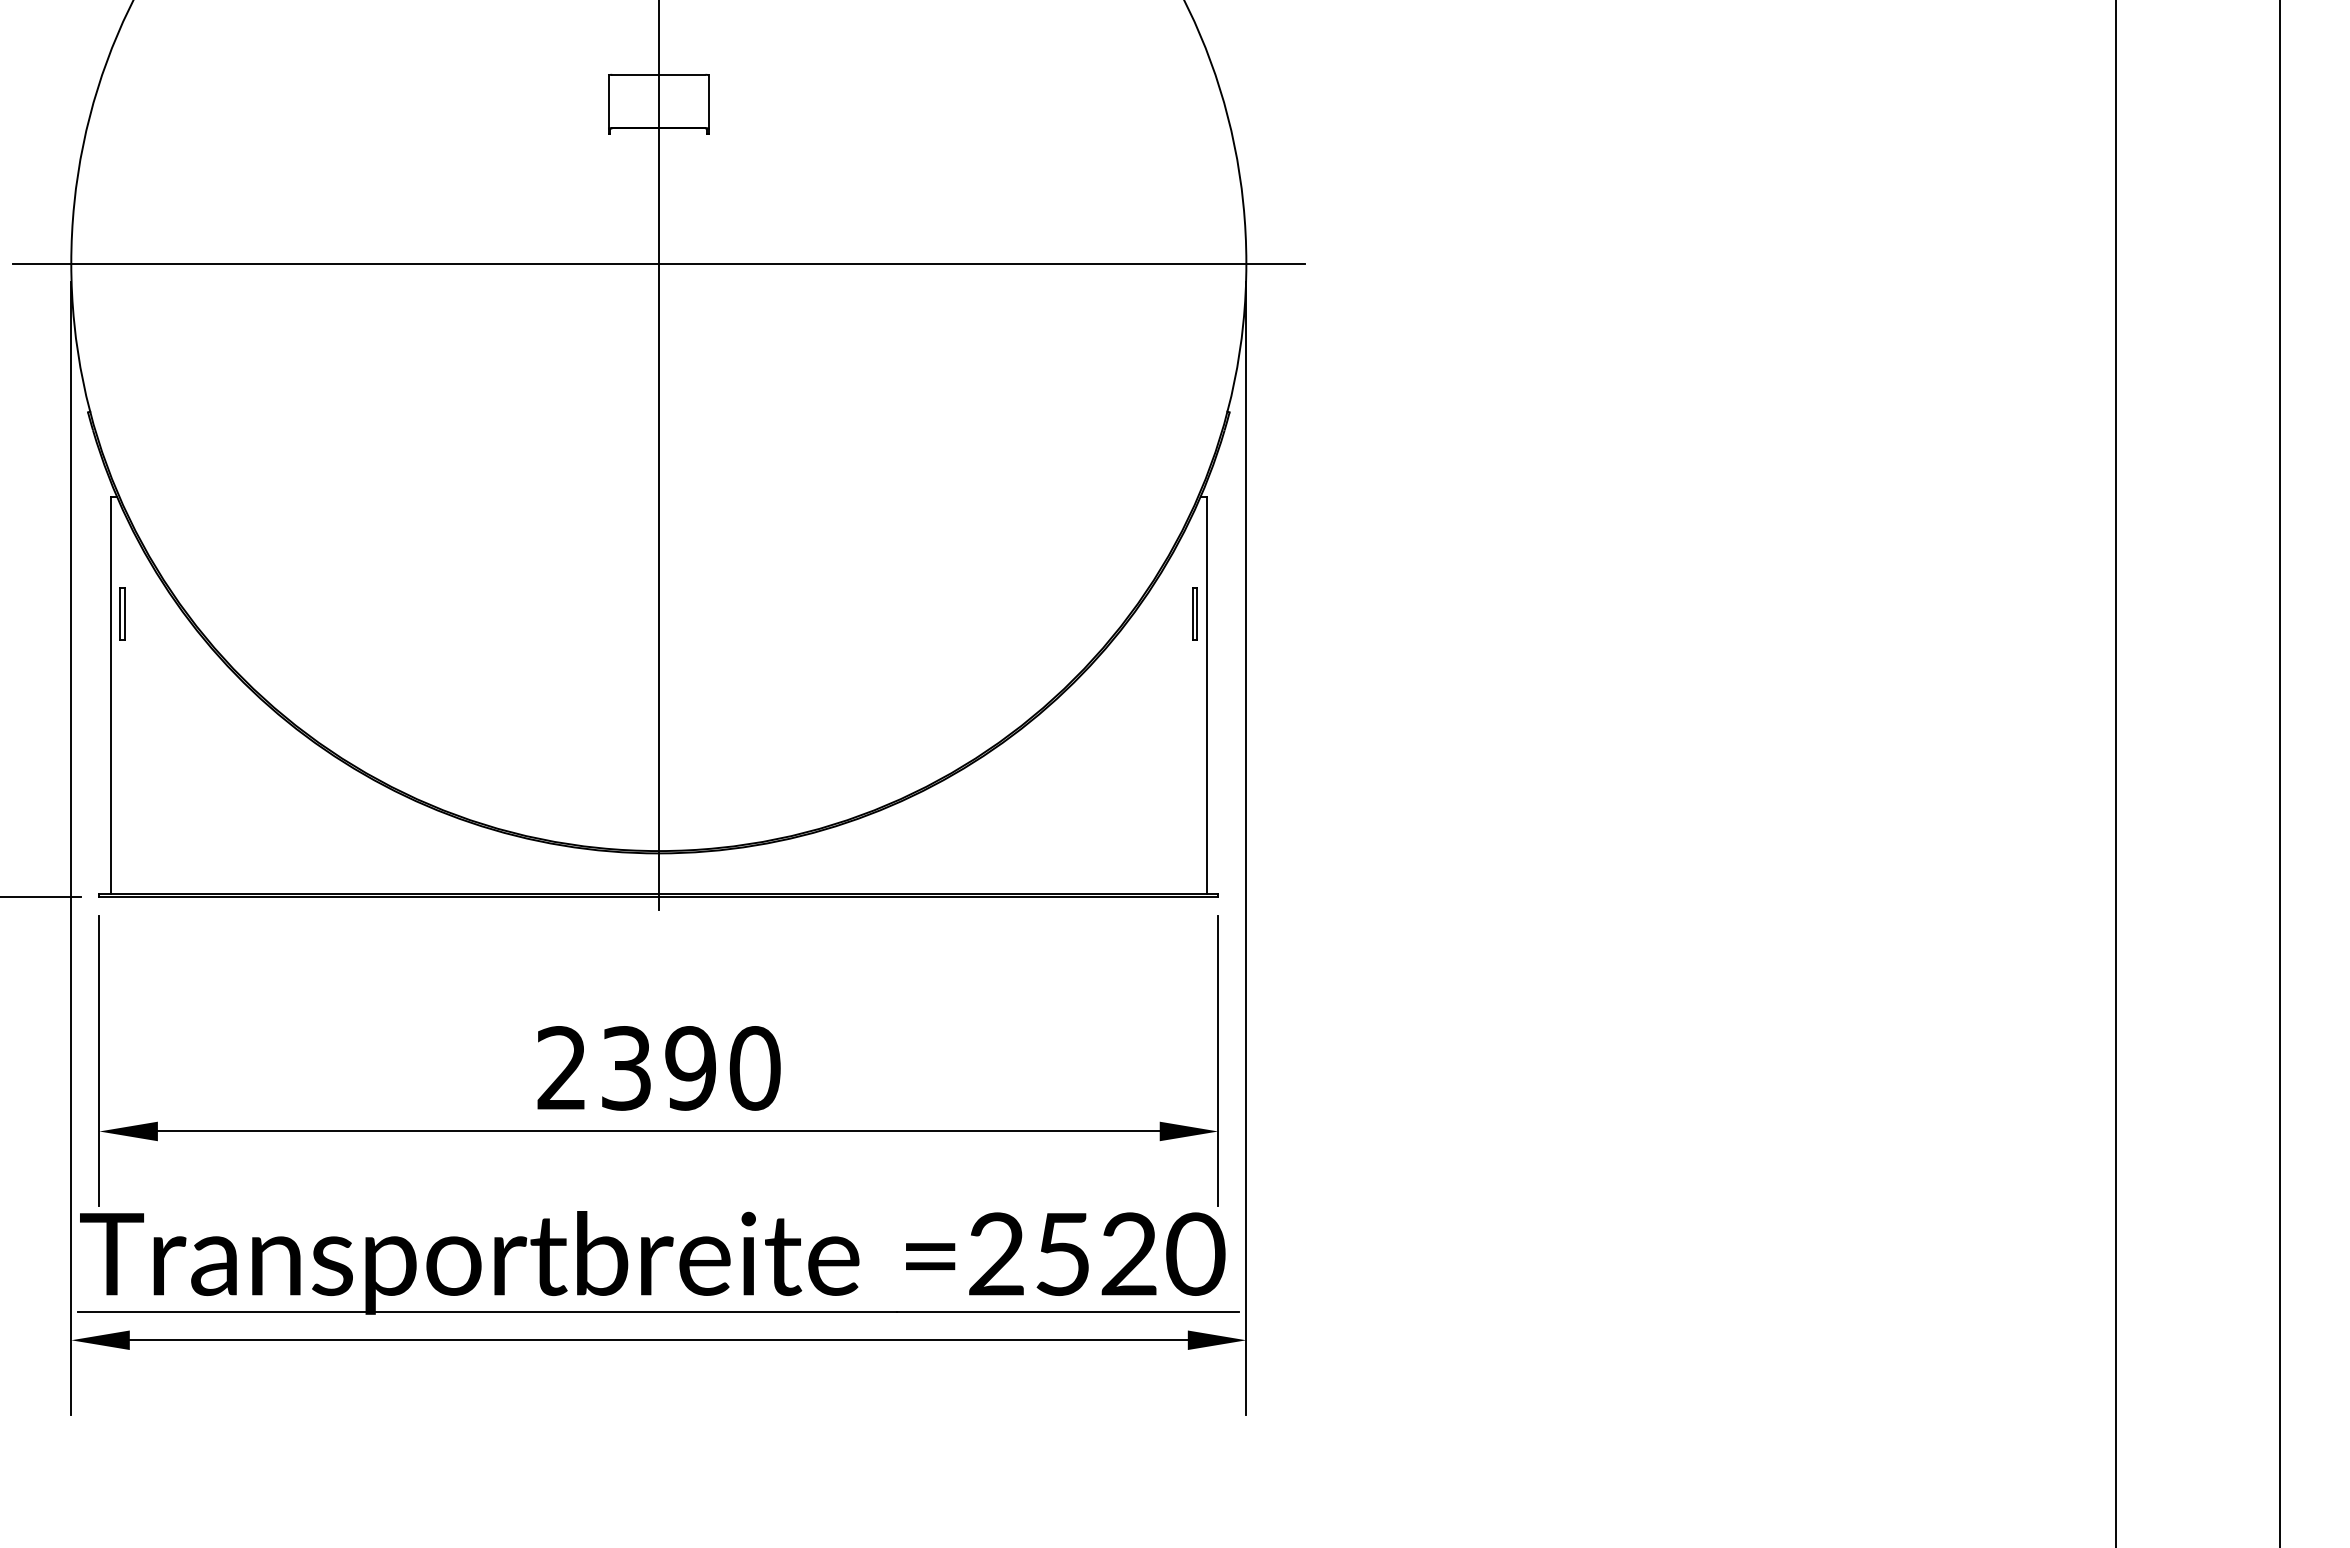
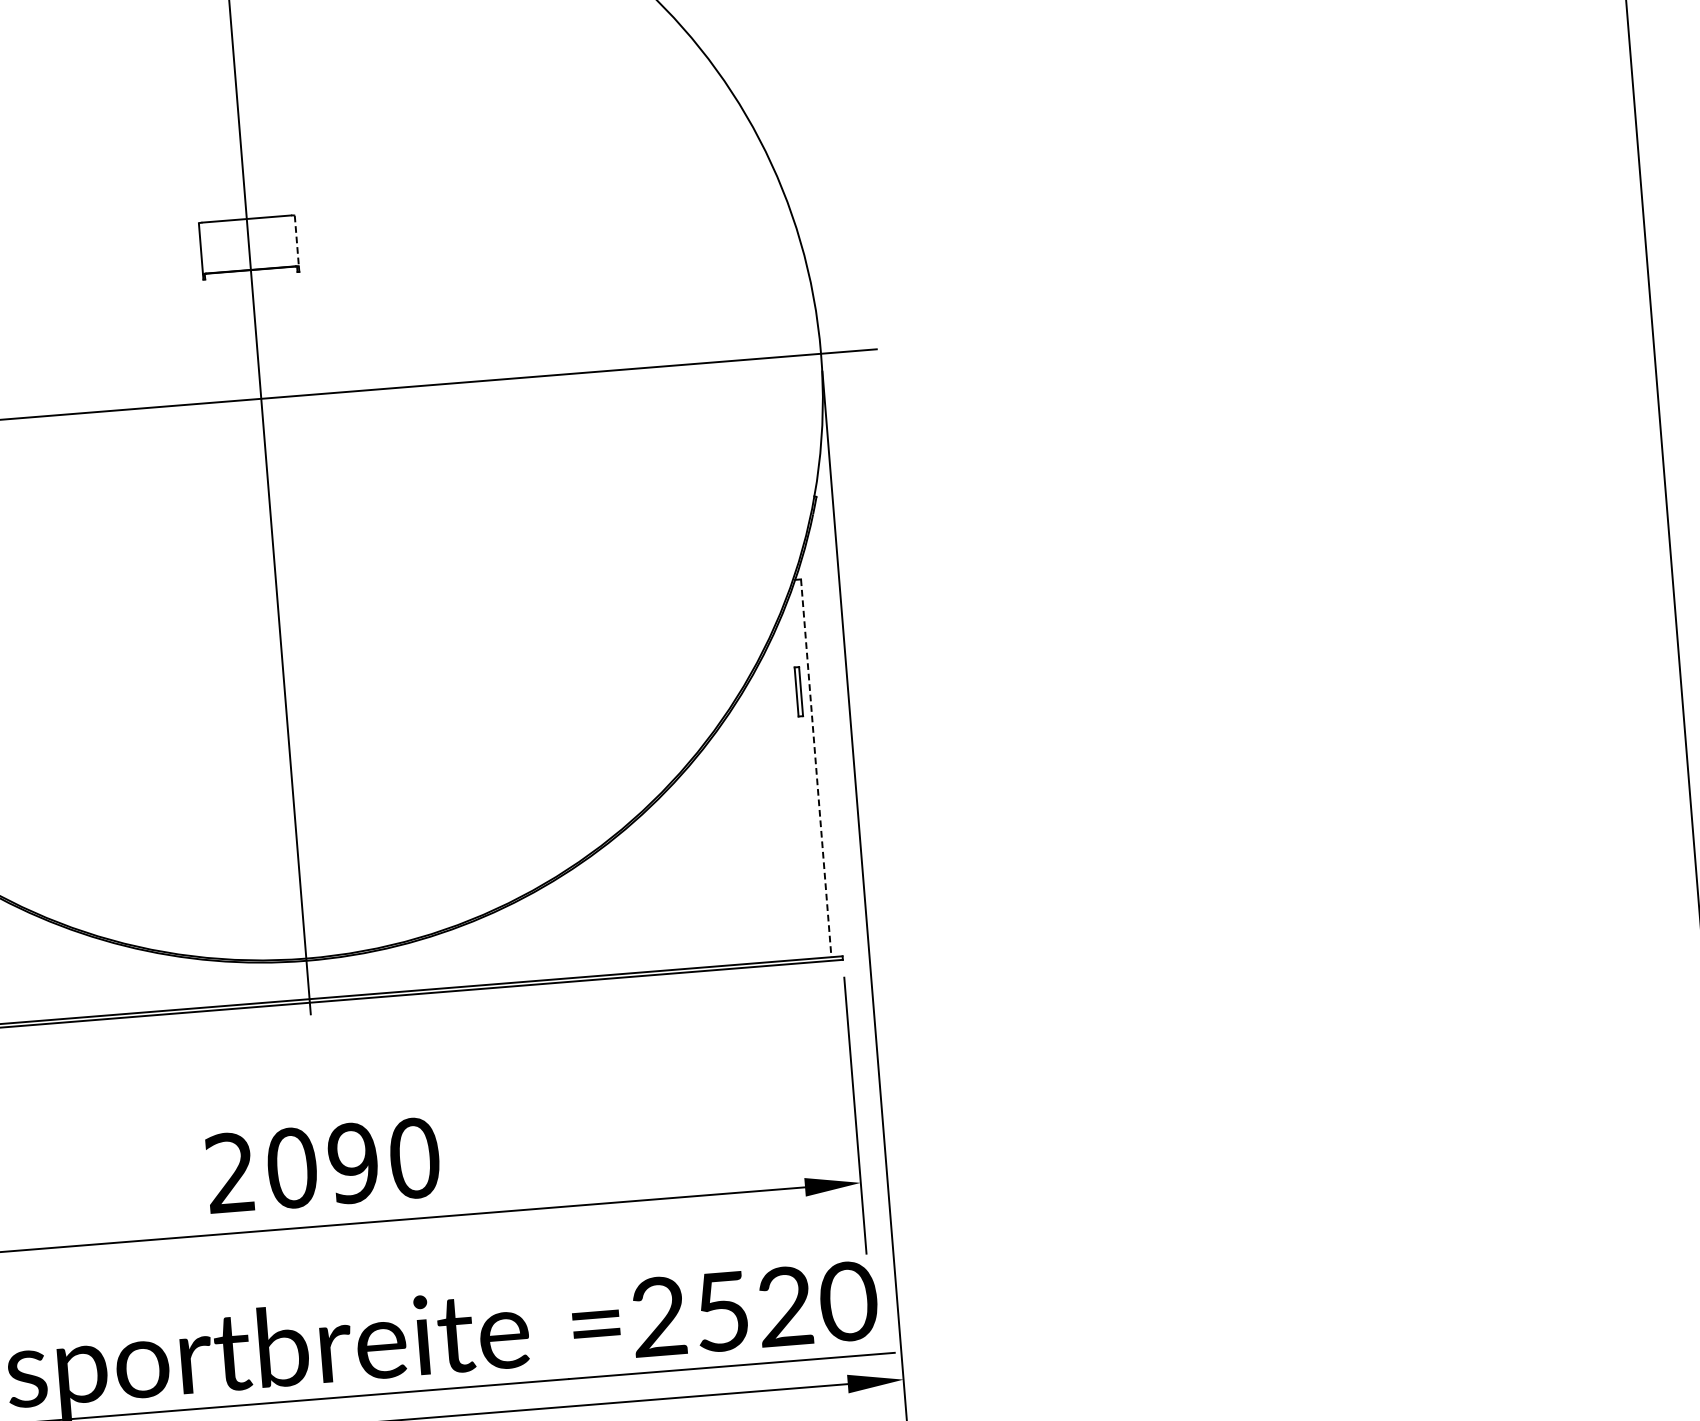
line: (709, 102) -> (297, 241), solid -> dashed
line: (1206, 695) -> (816, 768), solid -> dashed
text: (626, 1068) -> (292, 1168), 2390 -> 2090

